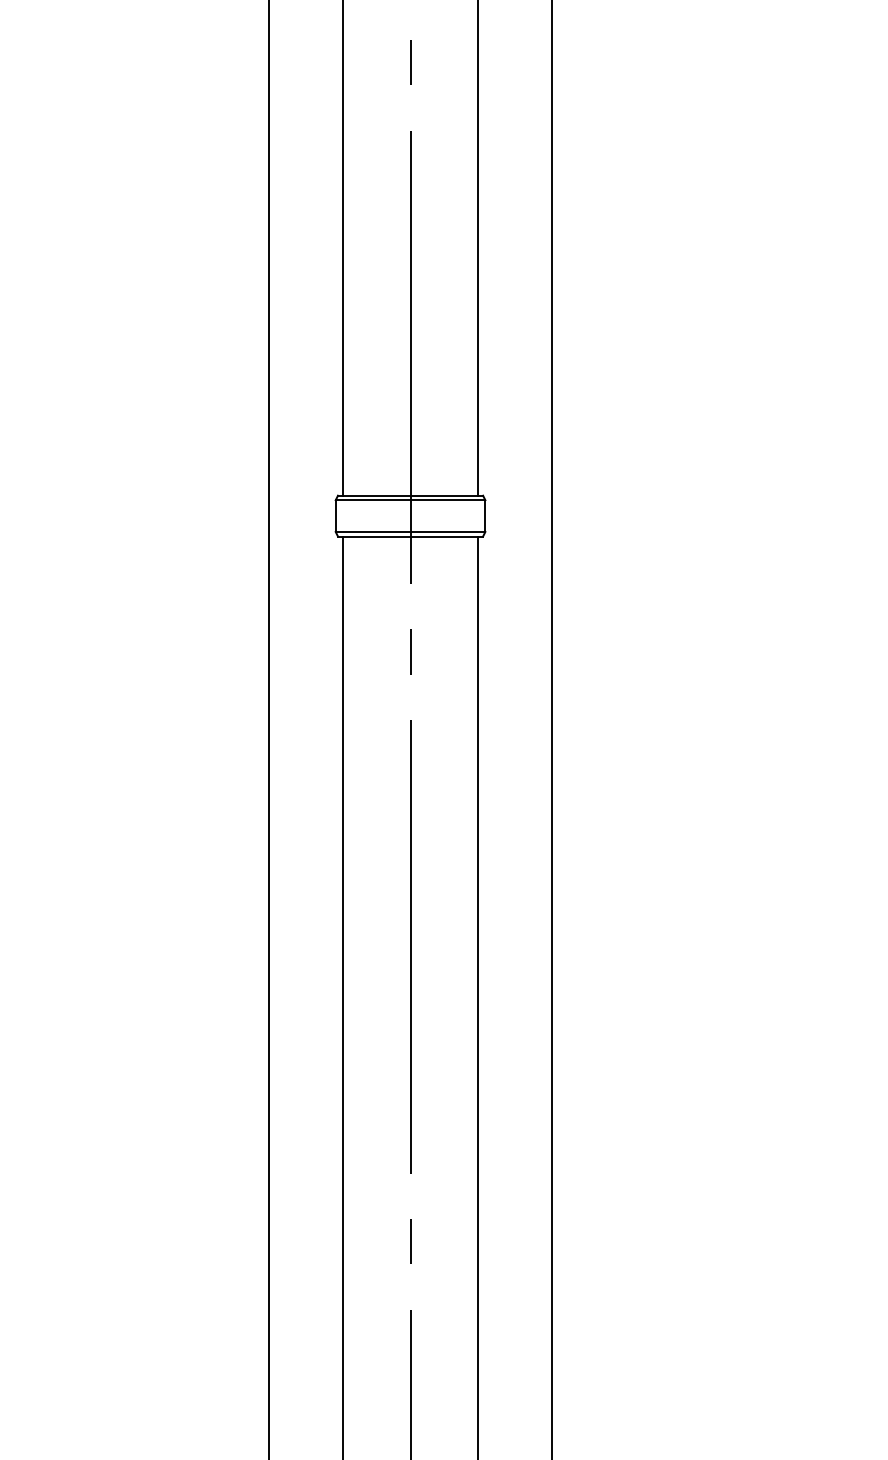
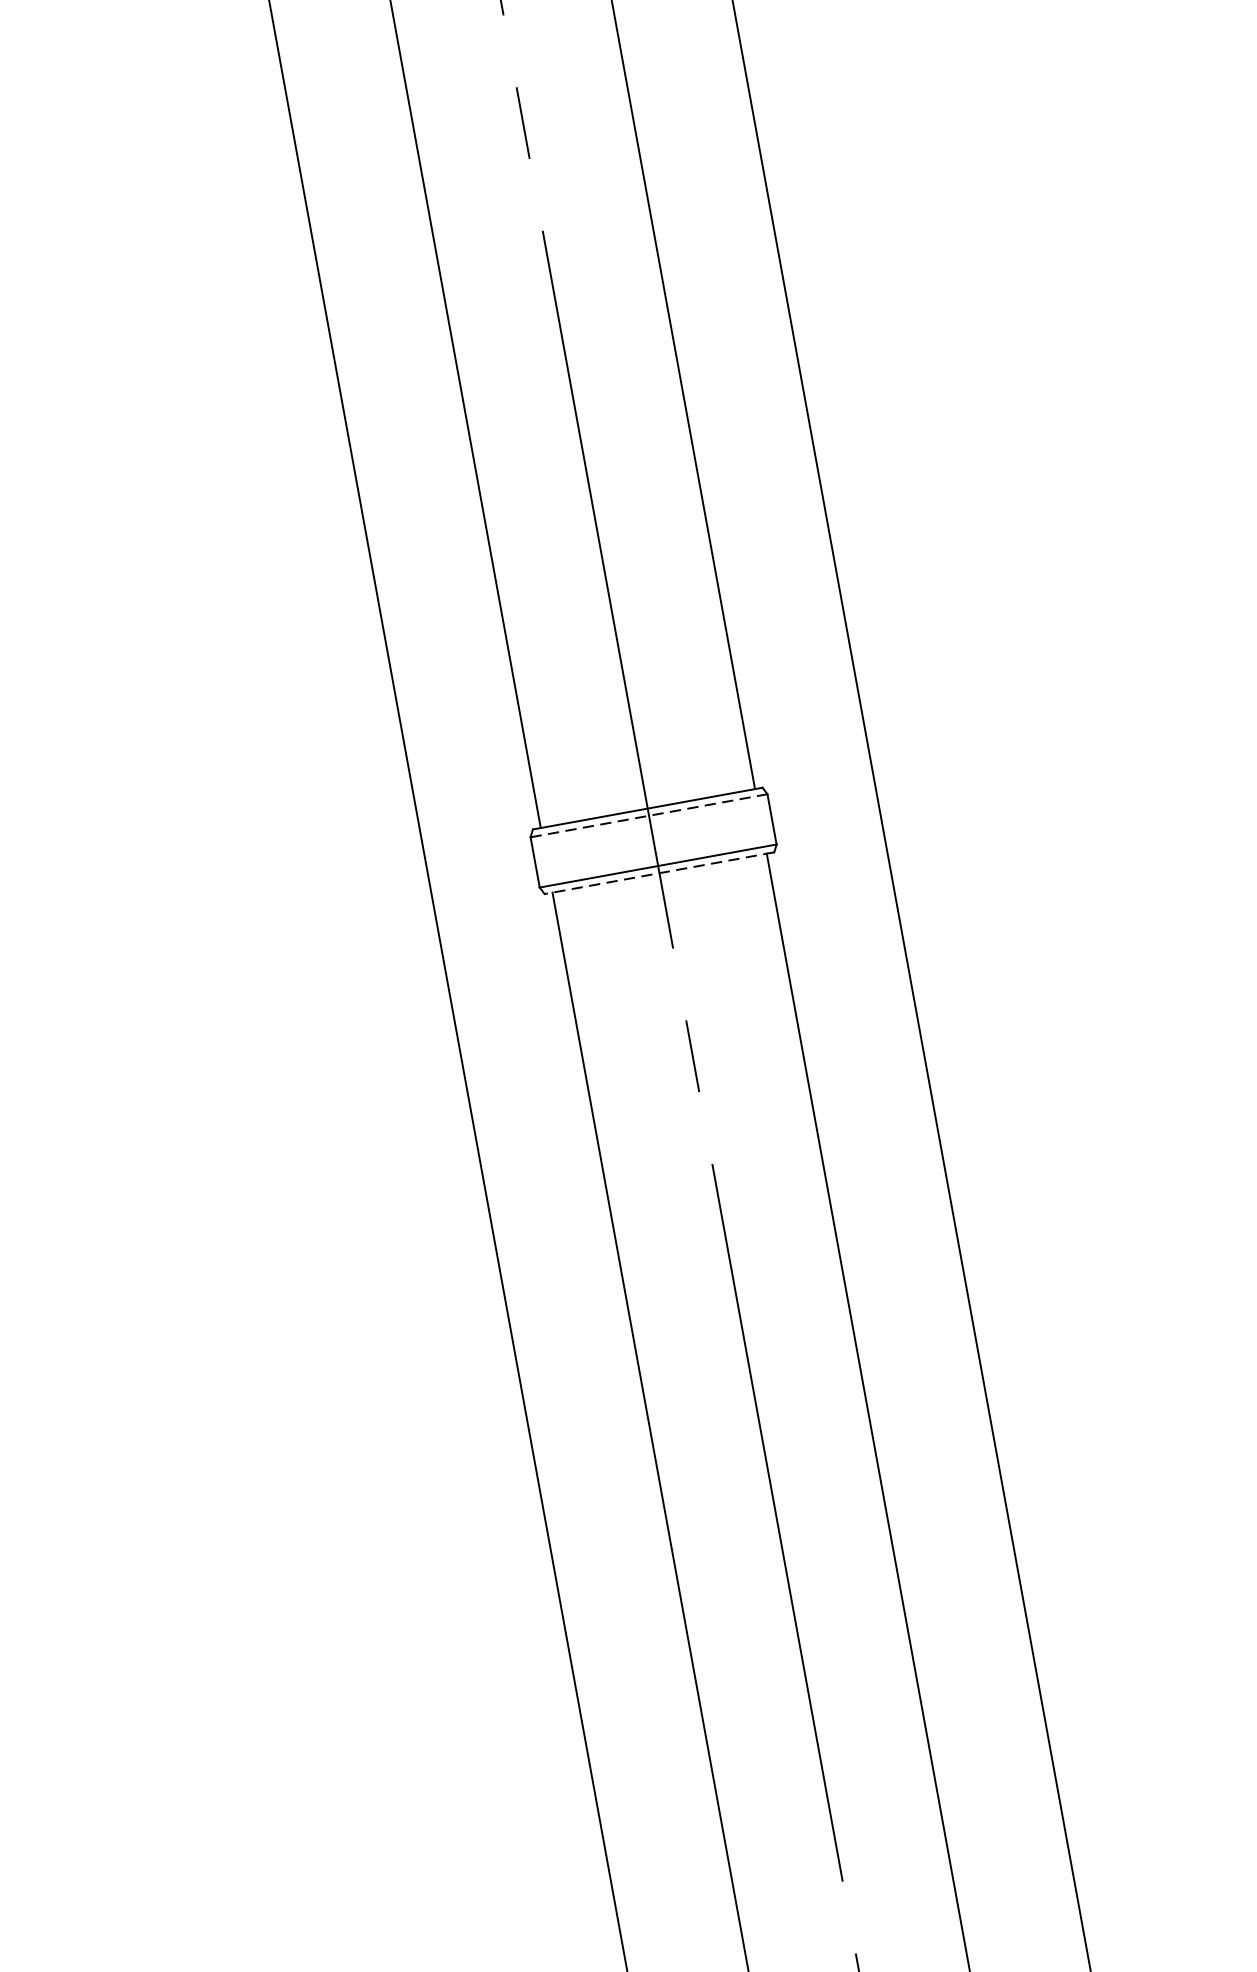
line: (410, 500) -> (649, 816), solid -> dashed
line: (410, 536) -> (659, 873), solid -> dashed

